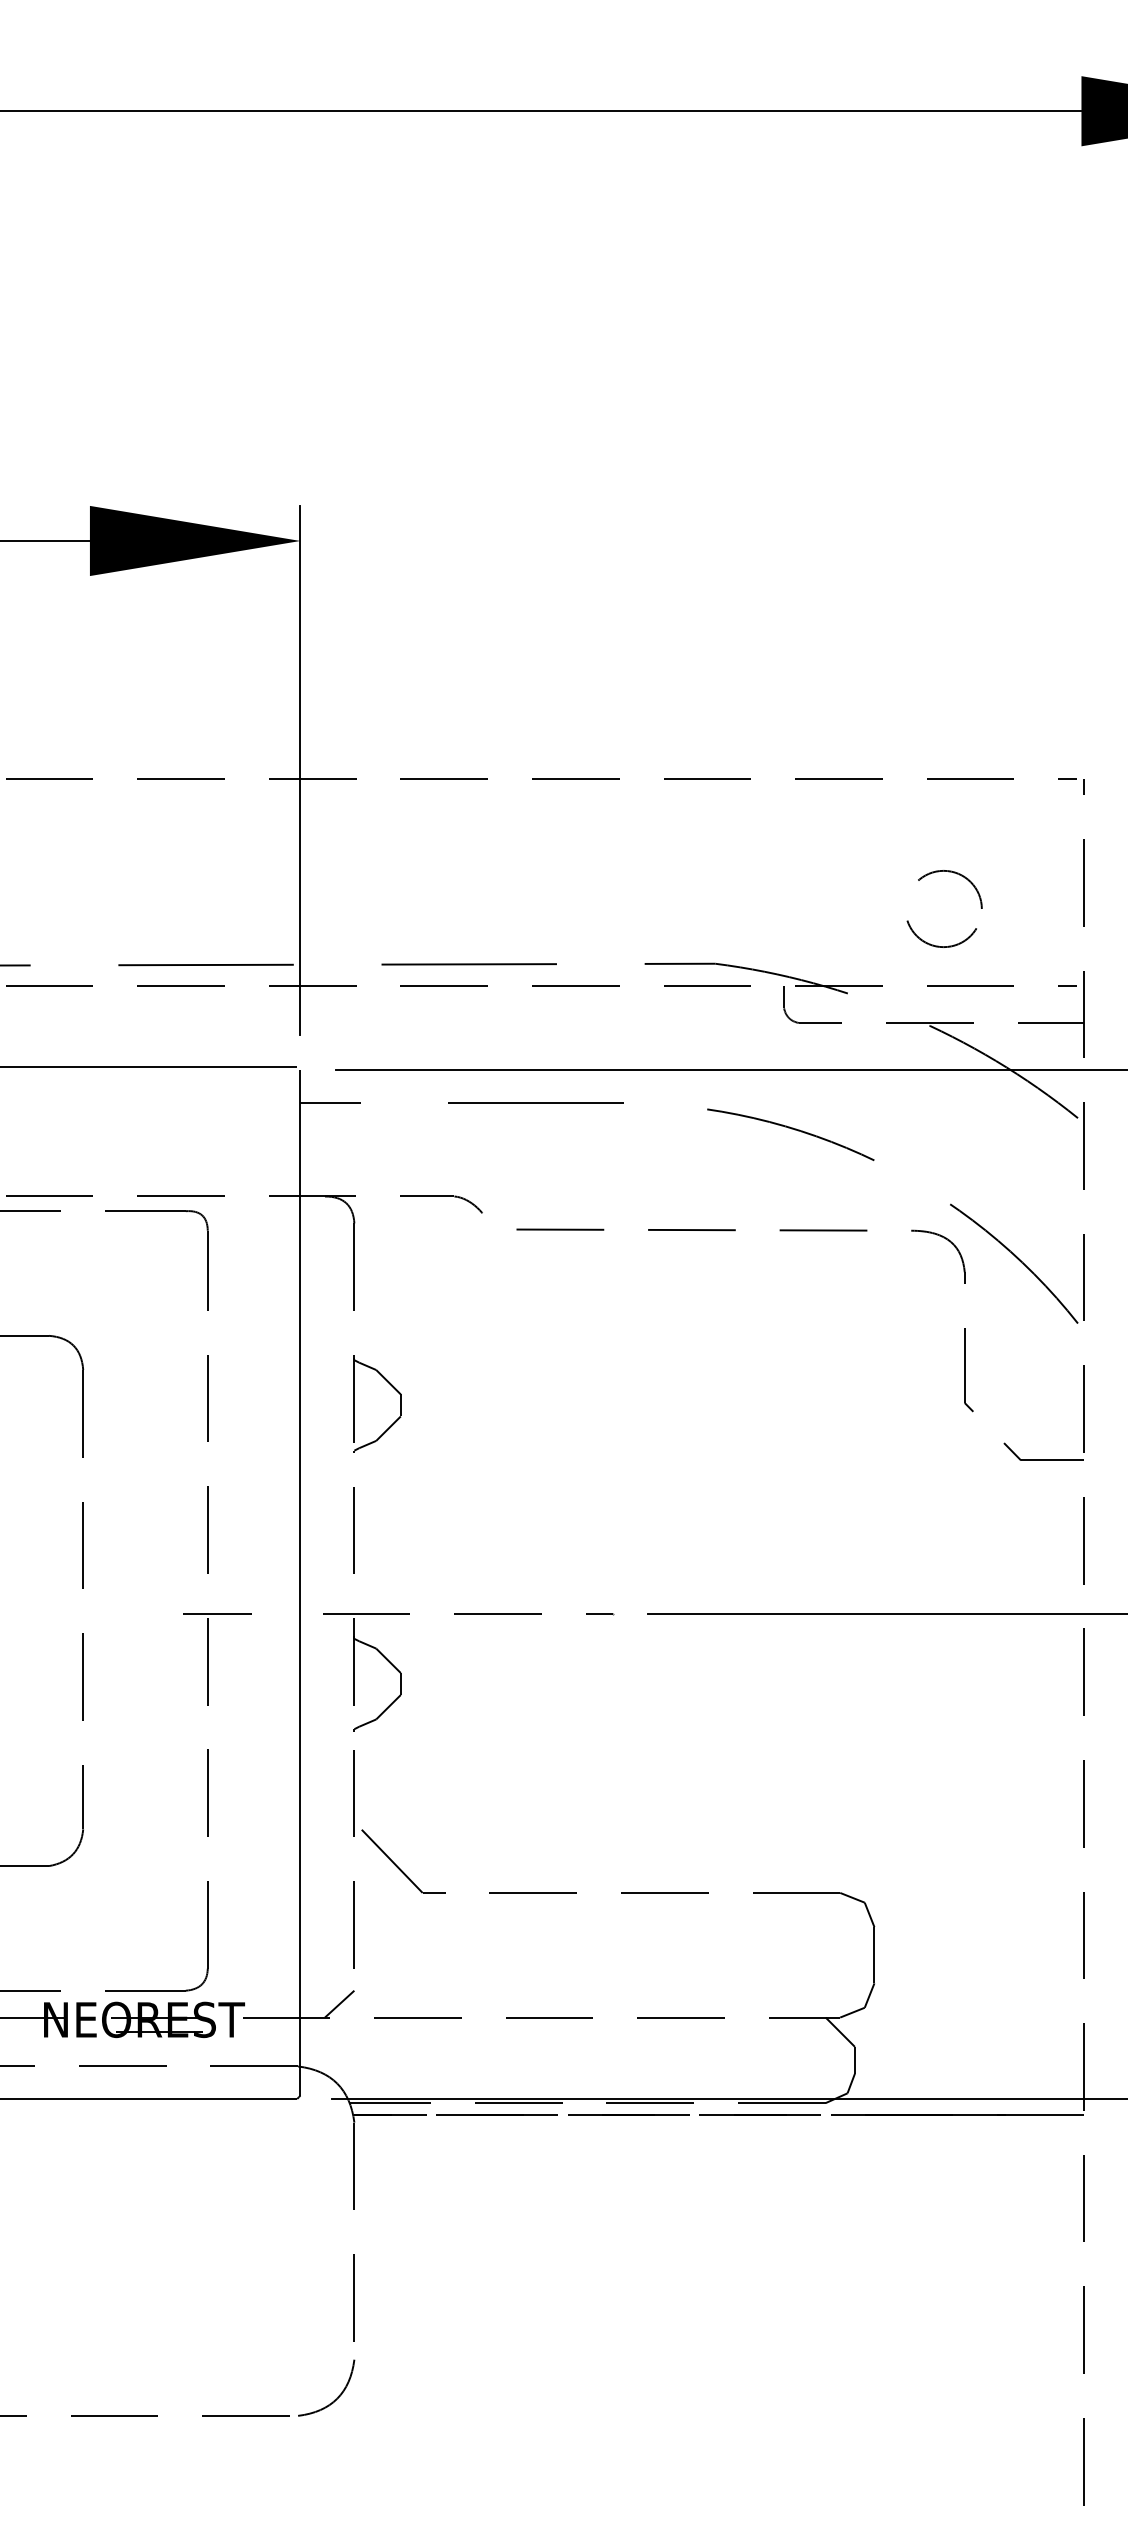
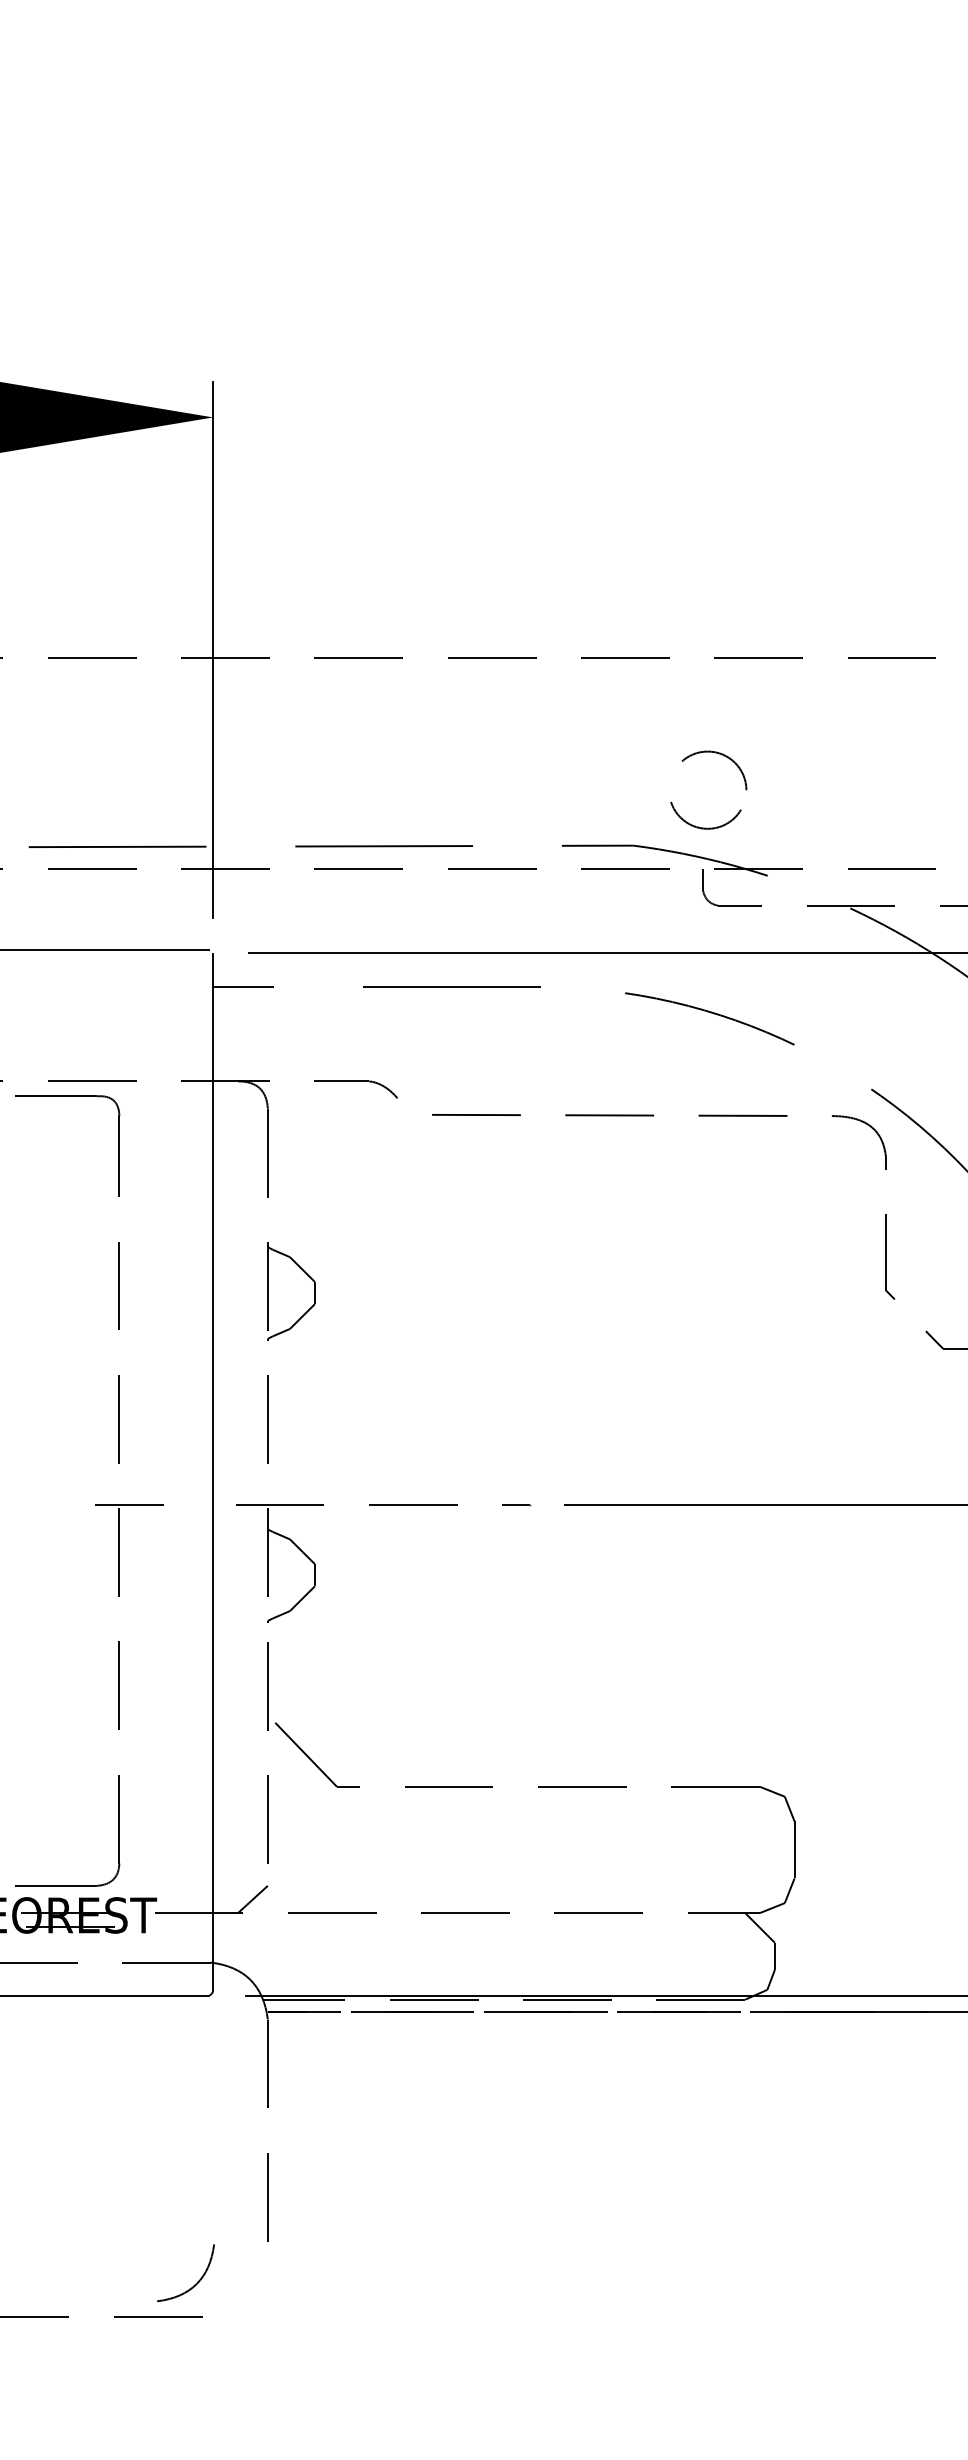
part: (980, 907) -> (745, 788), moved
curve: (337, 2396) -> (197, 2281), moved

